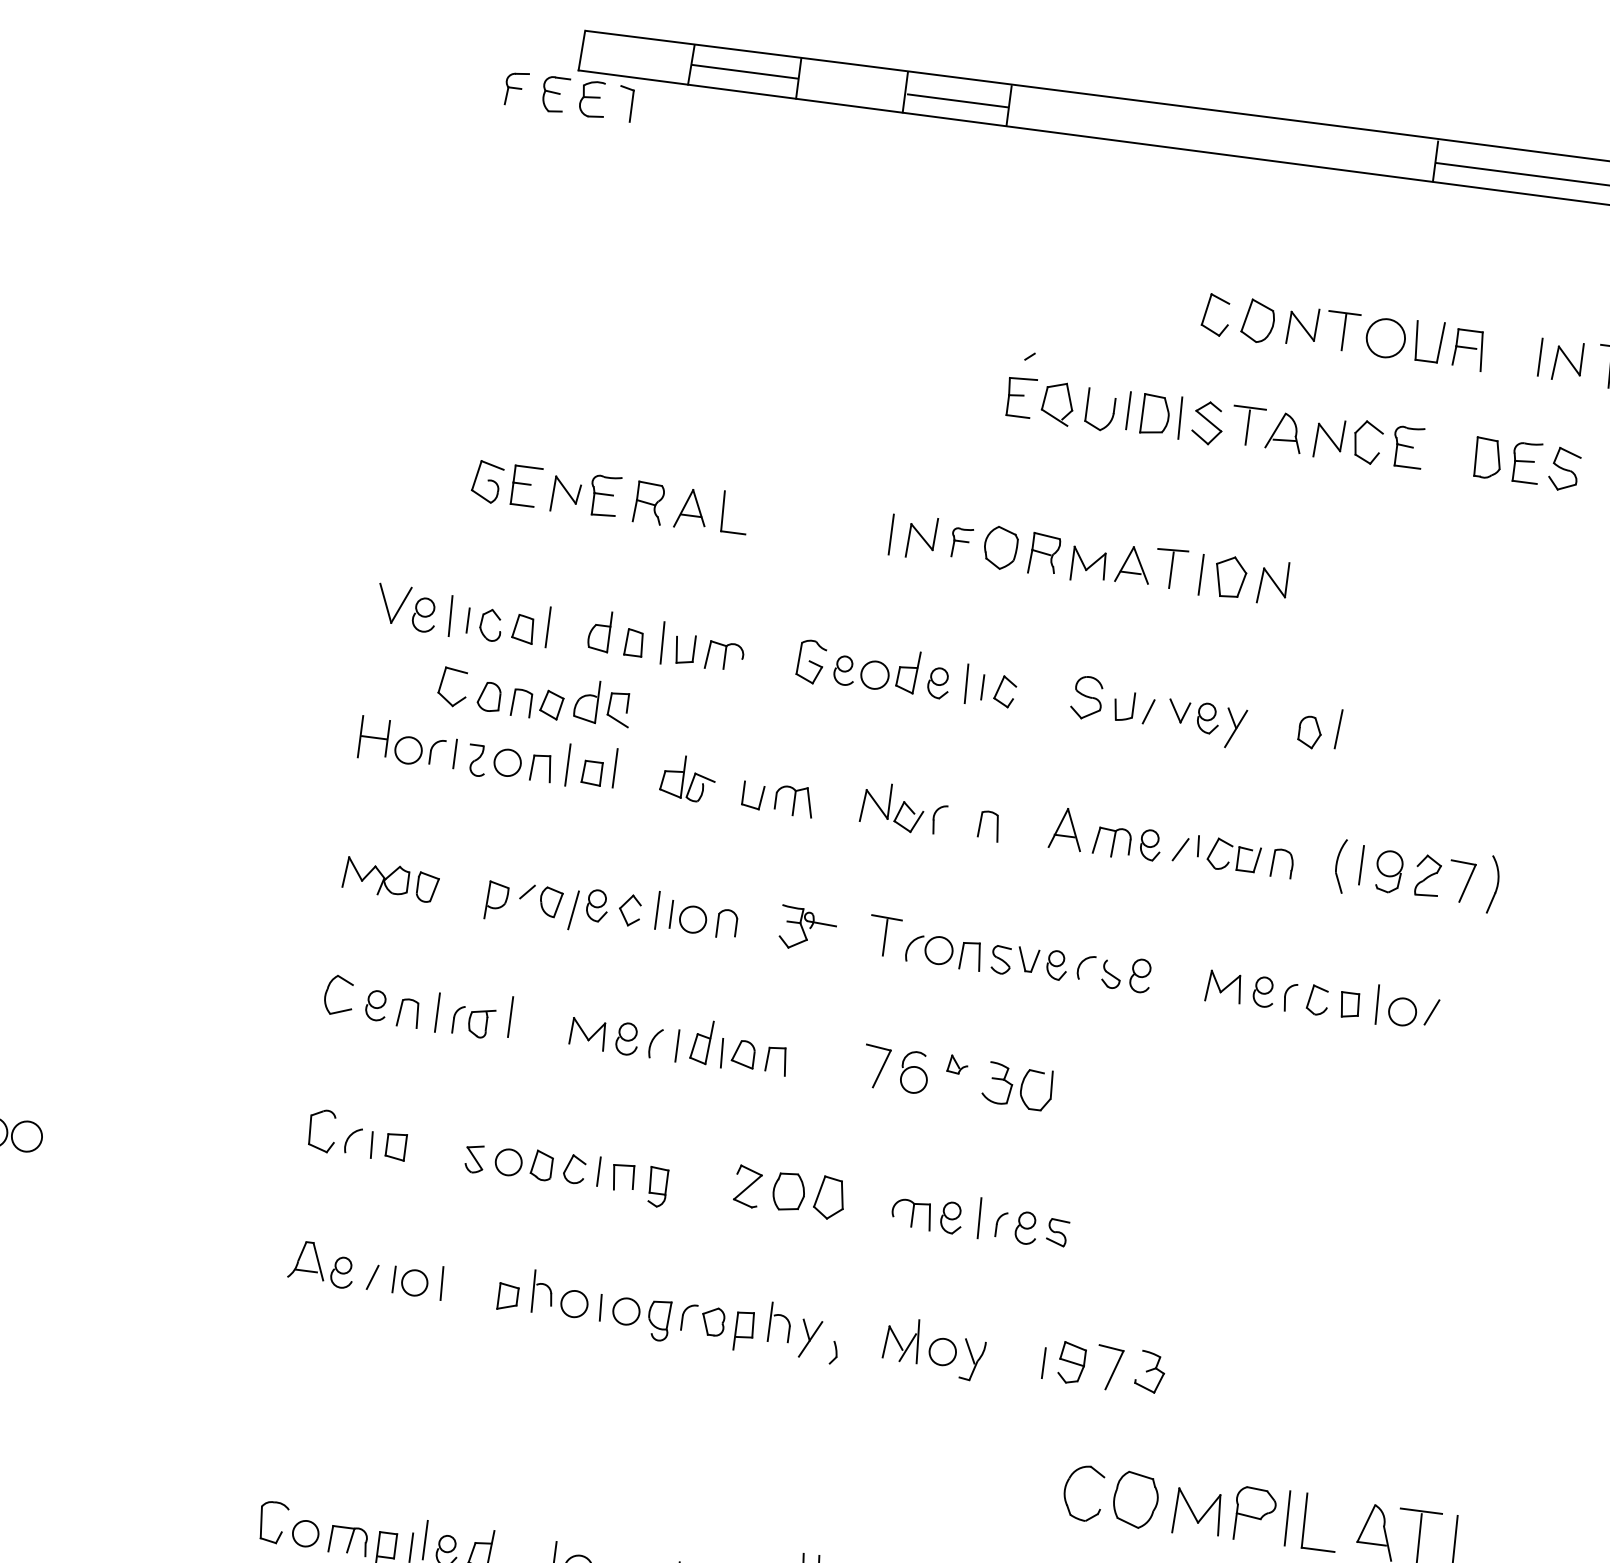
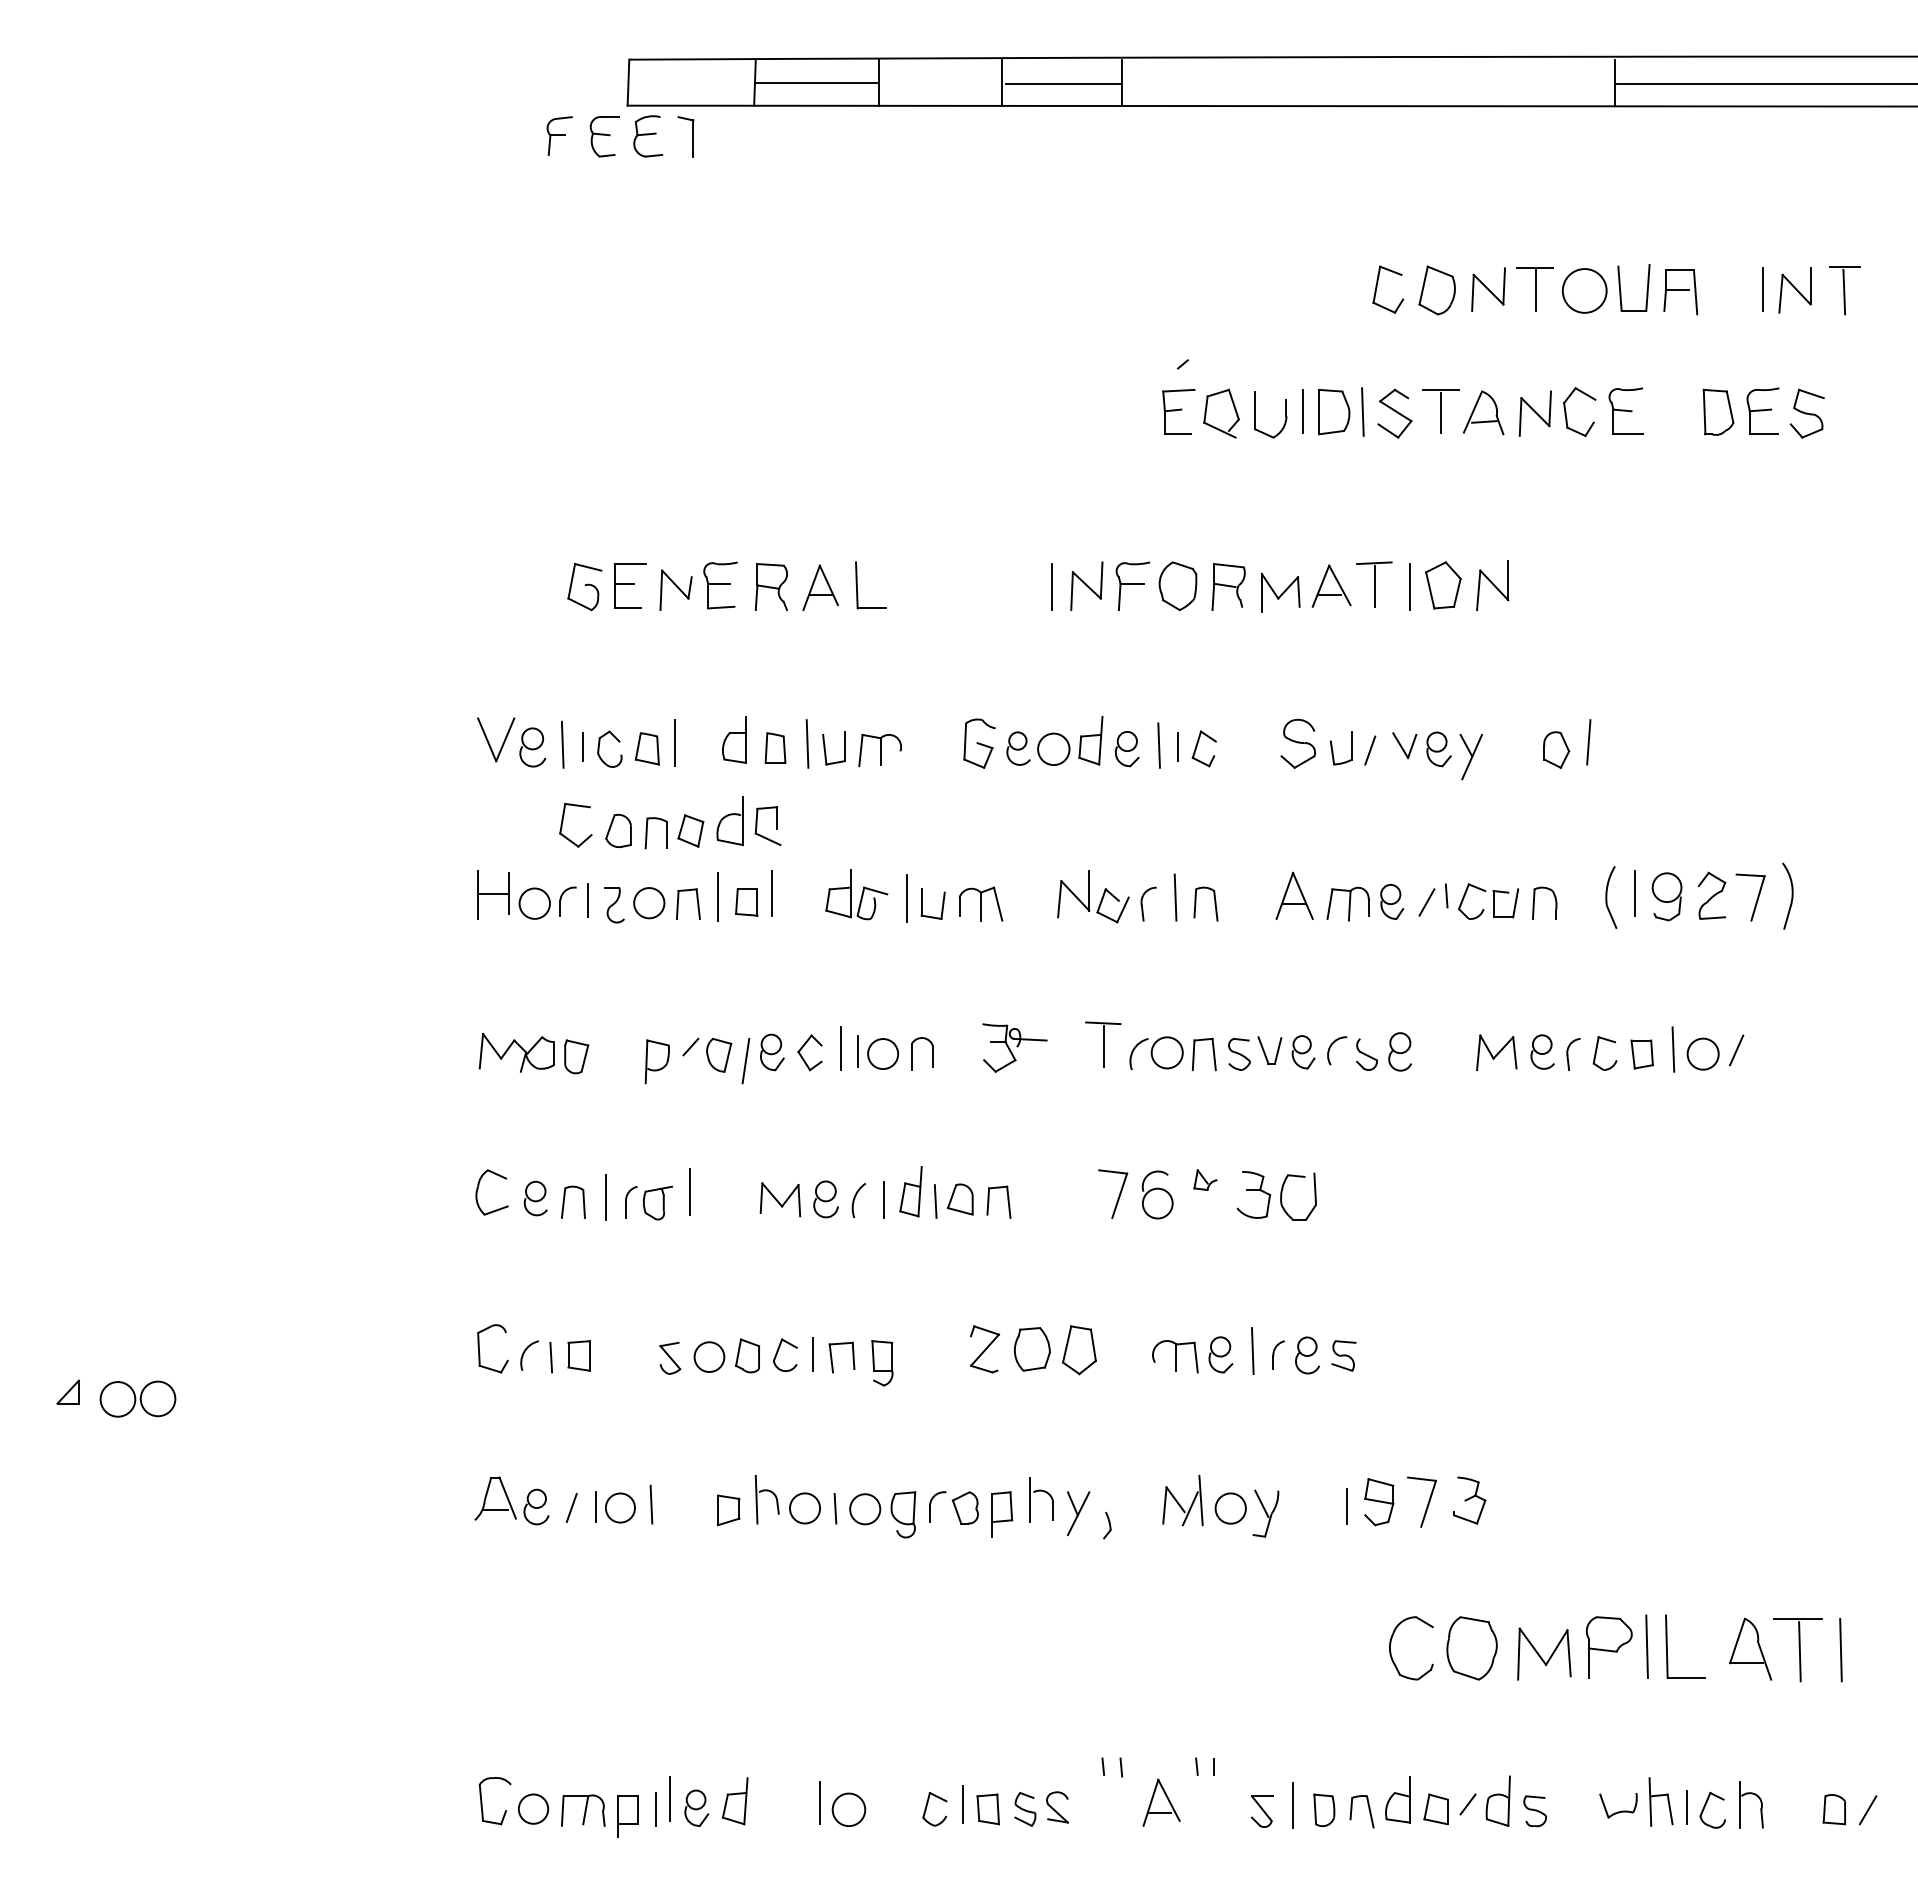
part: (961, 542) -> (1132, 585), size x1.43
line: (730, 787) -> (906, 898), added
line: (963, 817) -> (1175, 897), added

